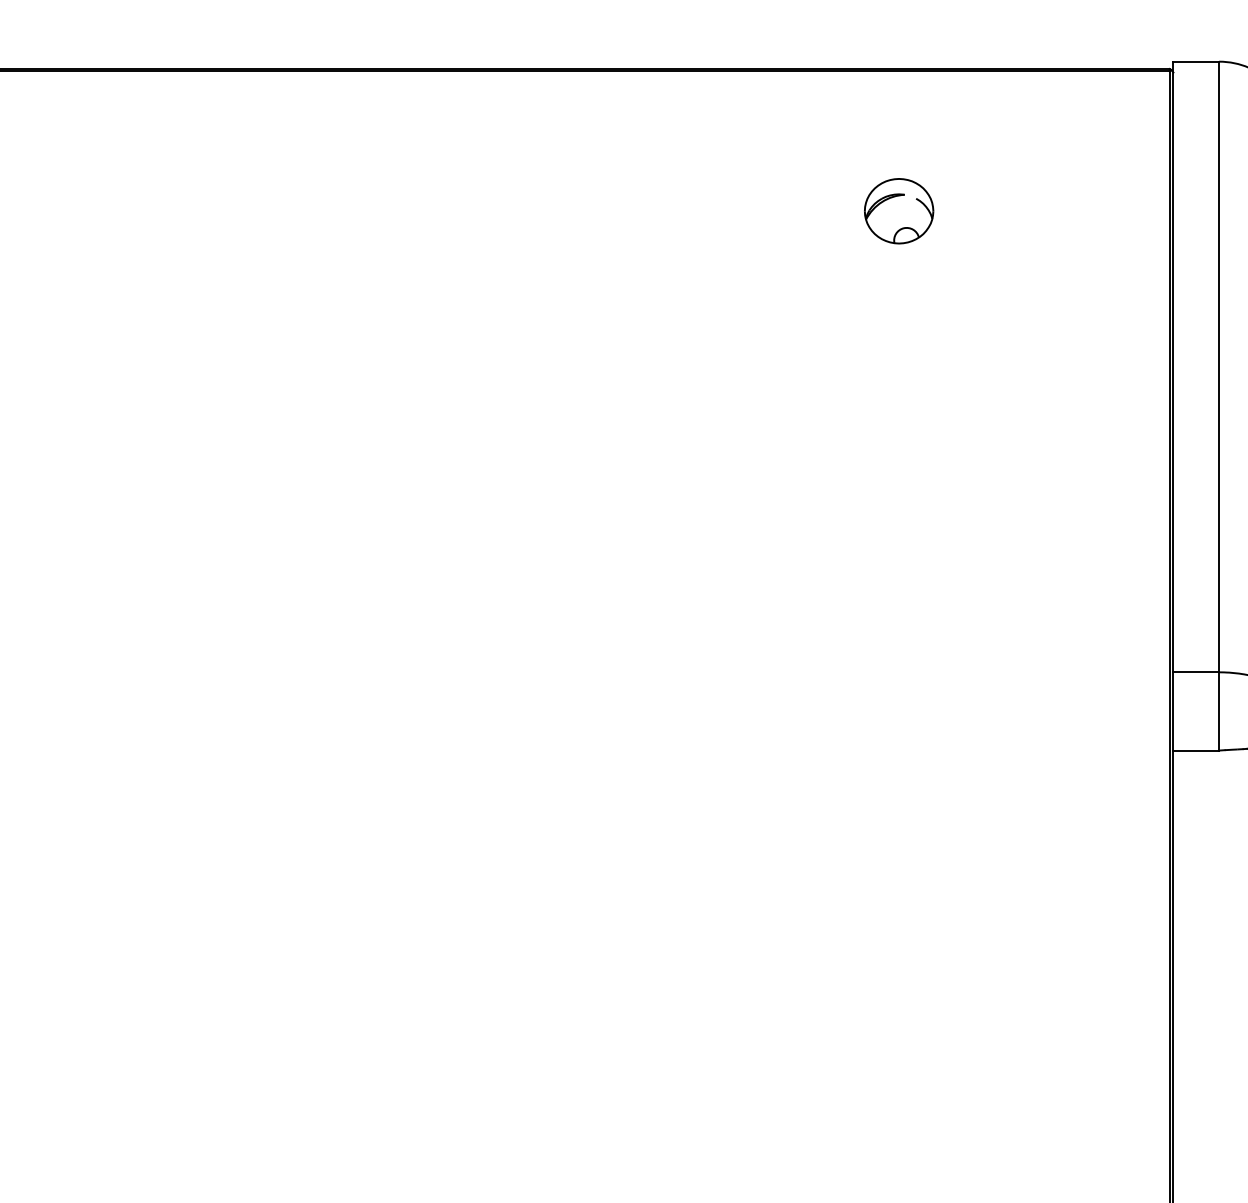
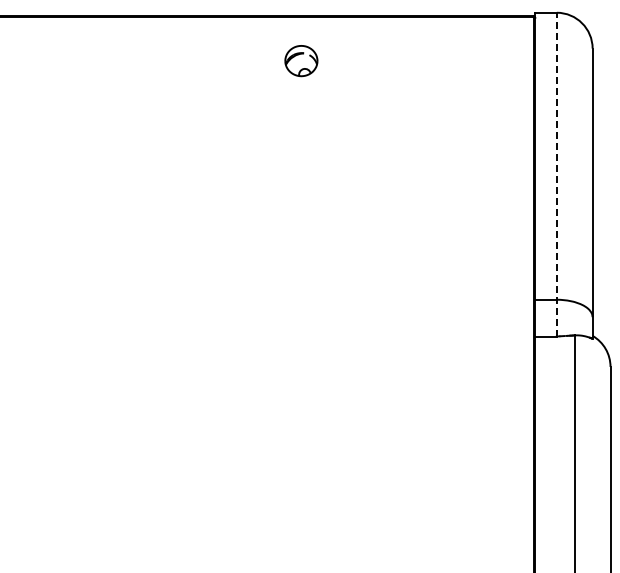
part: (899, 212) -> (301, 61), moved
line: (1218, 405) -> (556, 174), solid -> dashed

